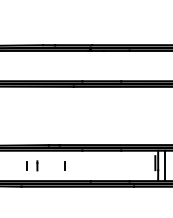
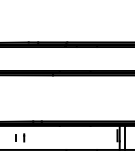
line: (64, 165) -> (45, 137), removed

